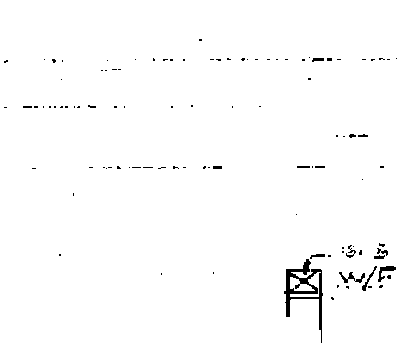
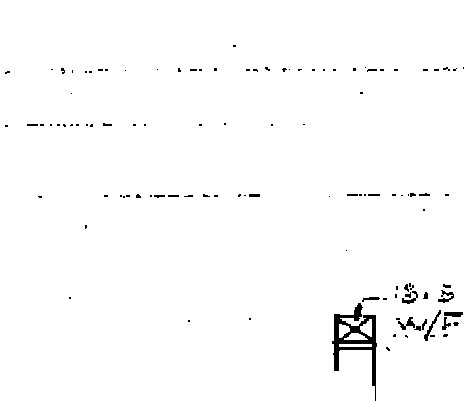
part: (320, 59) -> (374, 69), size x0.71
part: (110, 69) -> (96, 70), moved
part: (351, 135) -> (410, 194), moved
part: (352, 251) -> (411, 293), size x1.43

